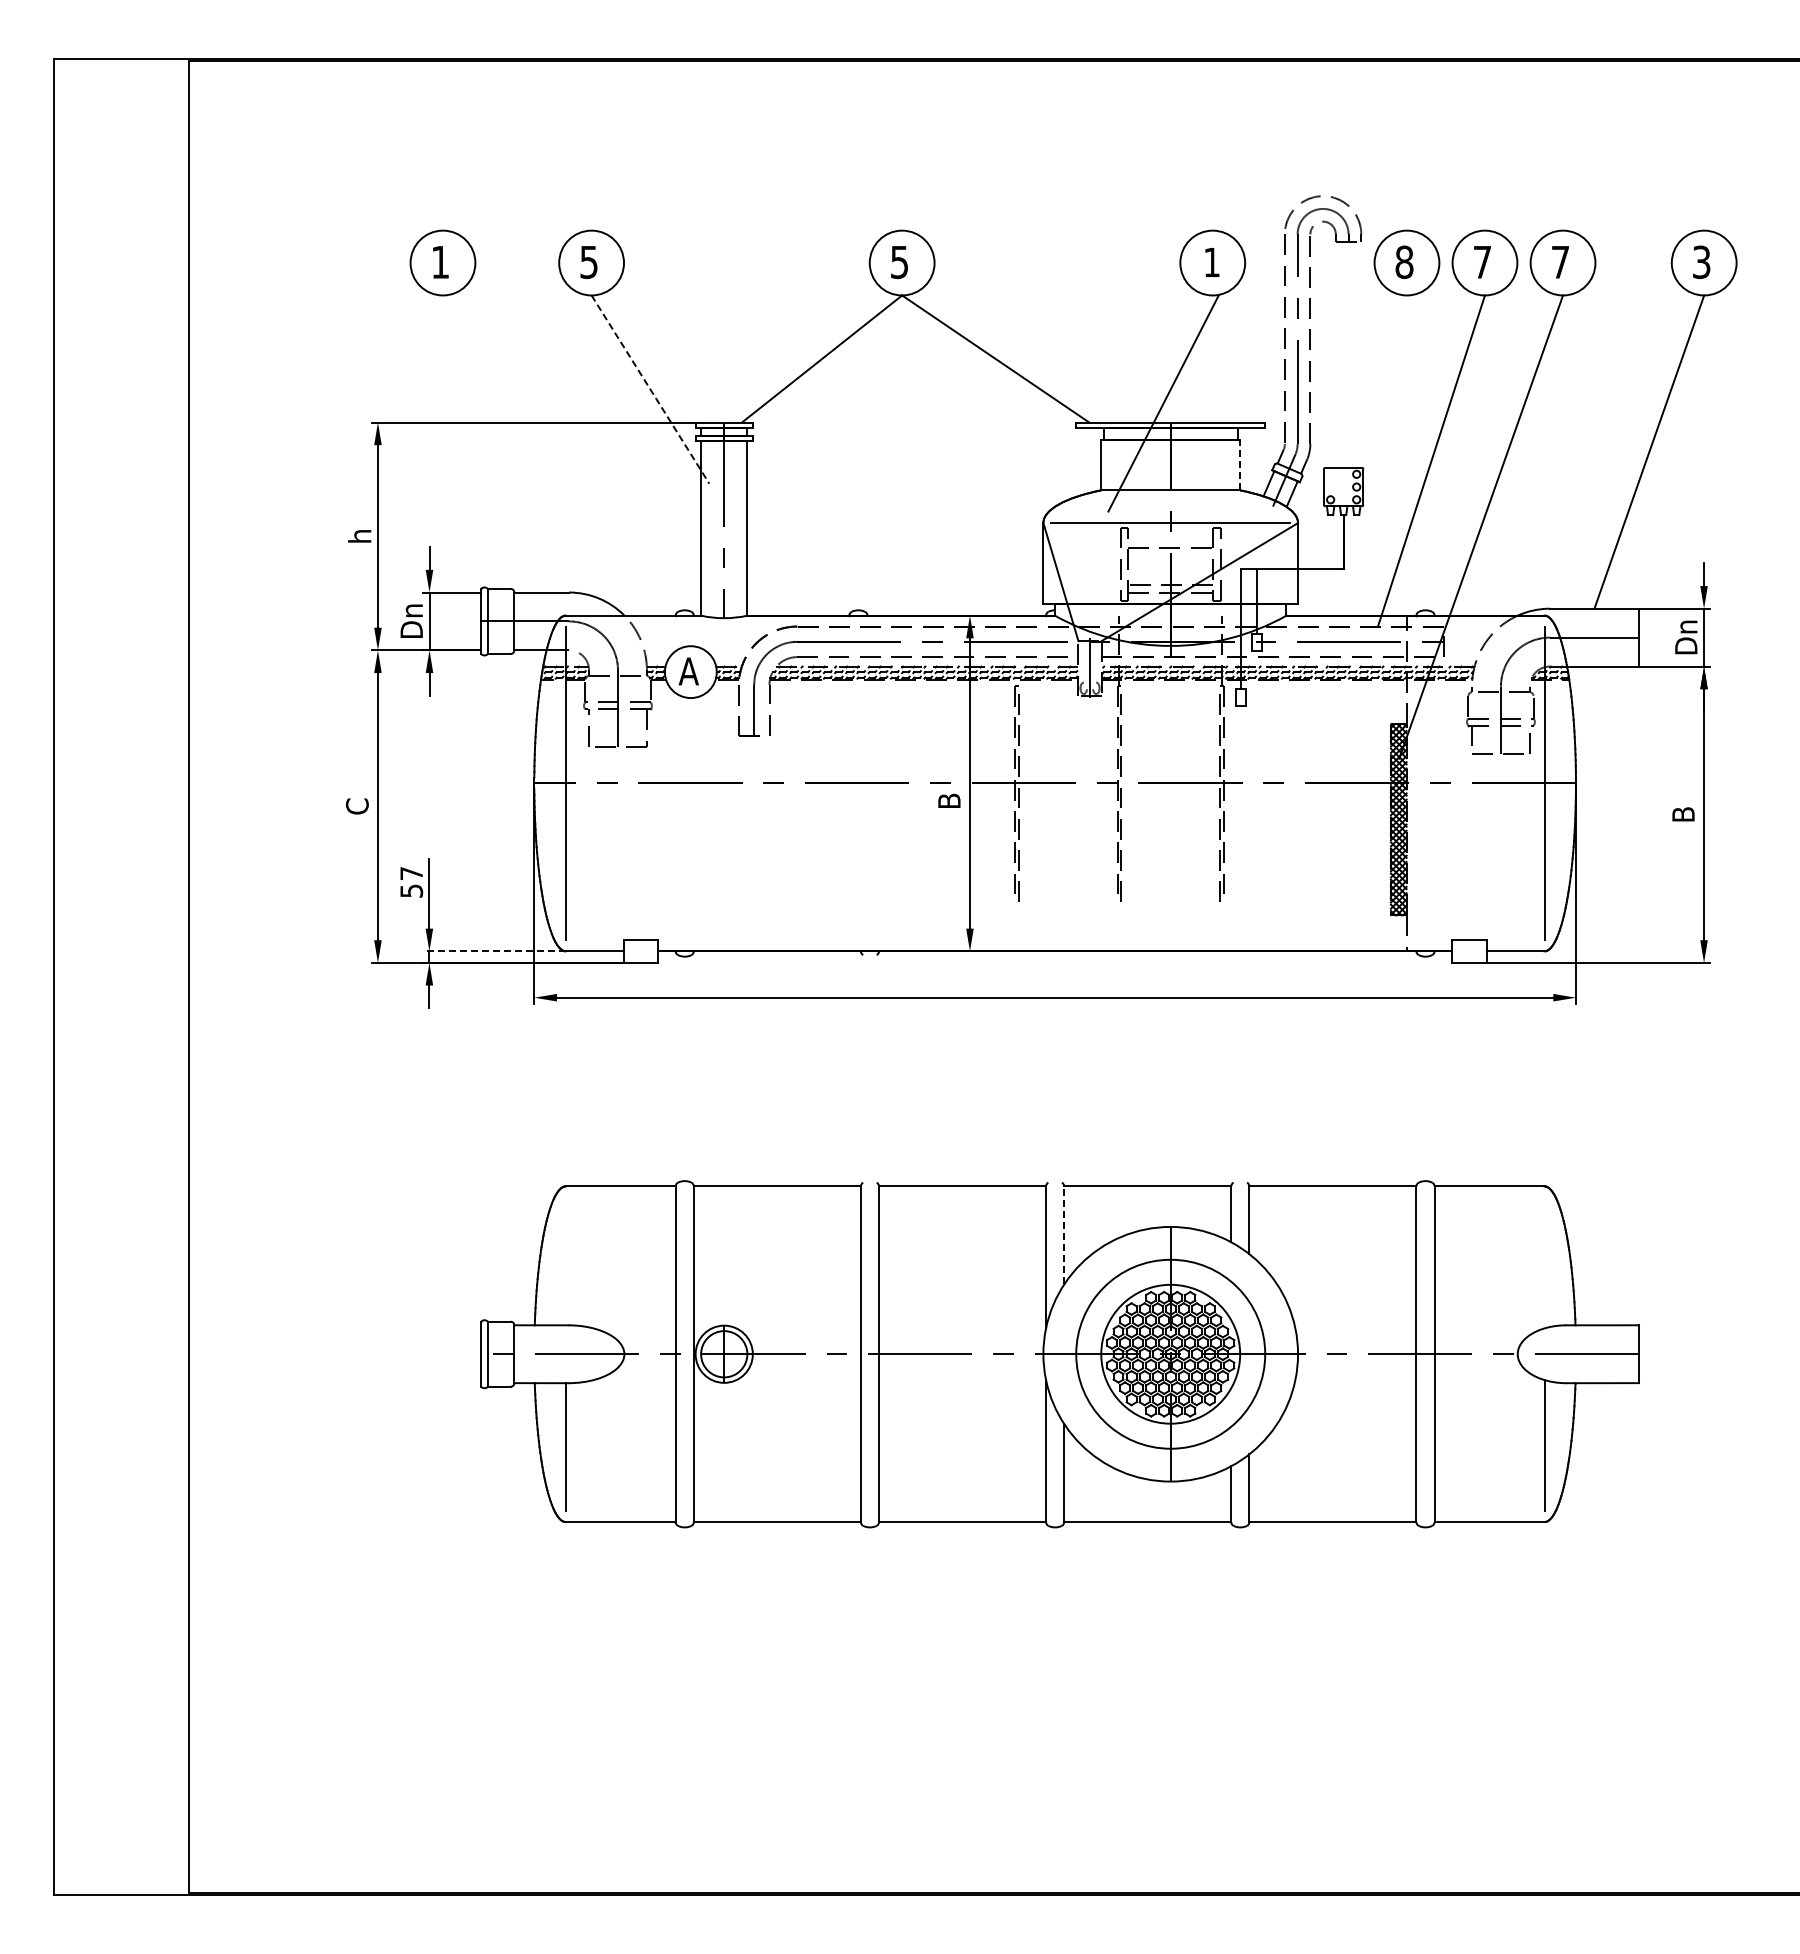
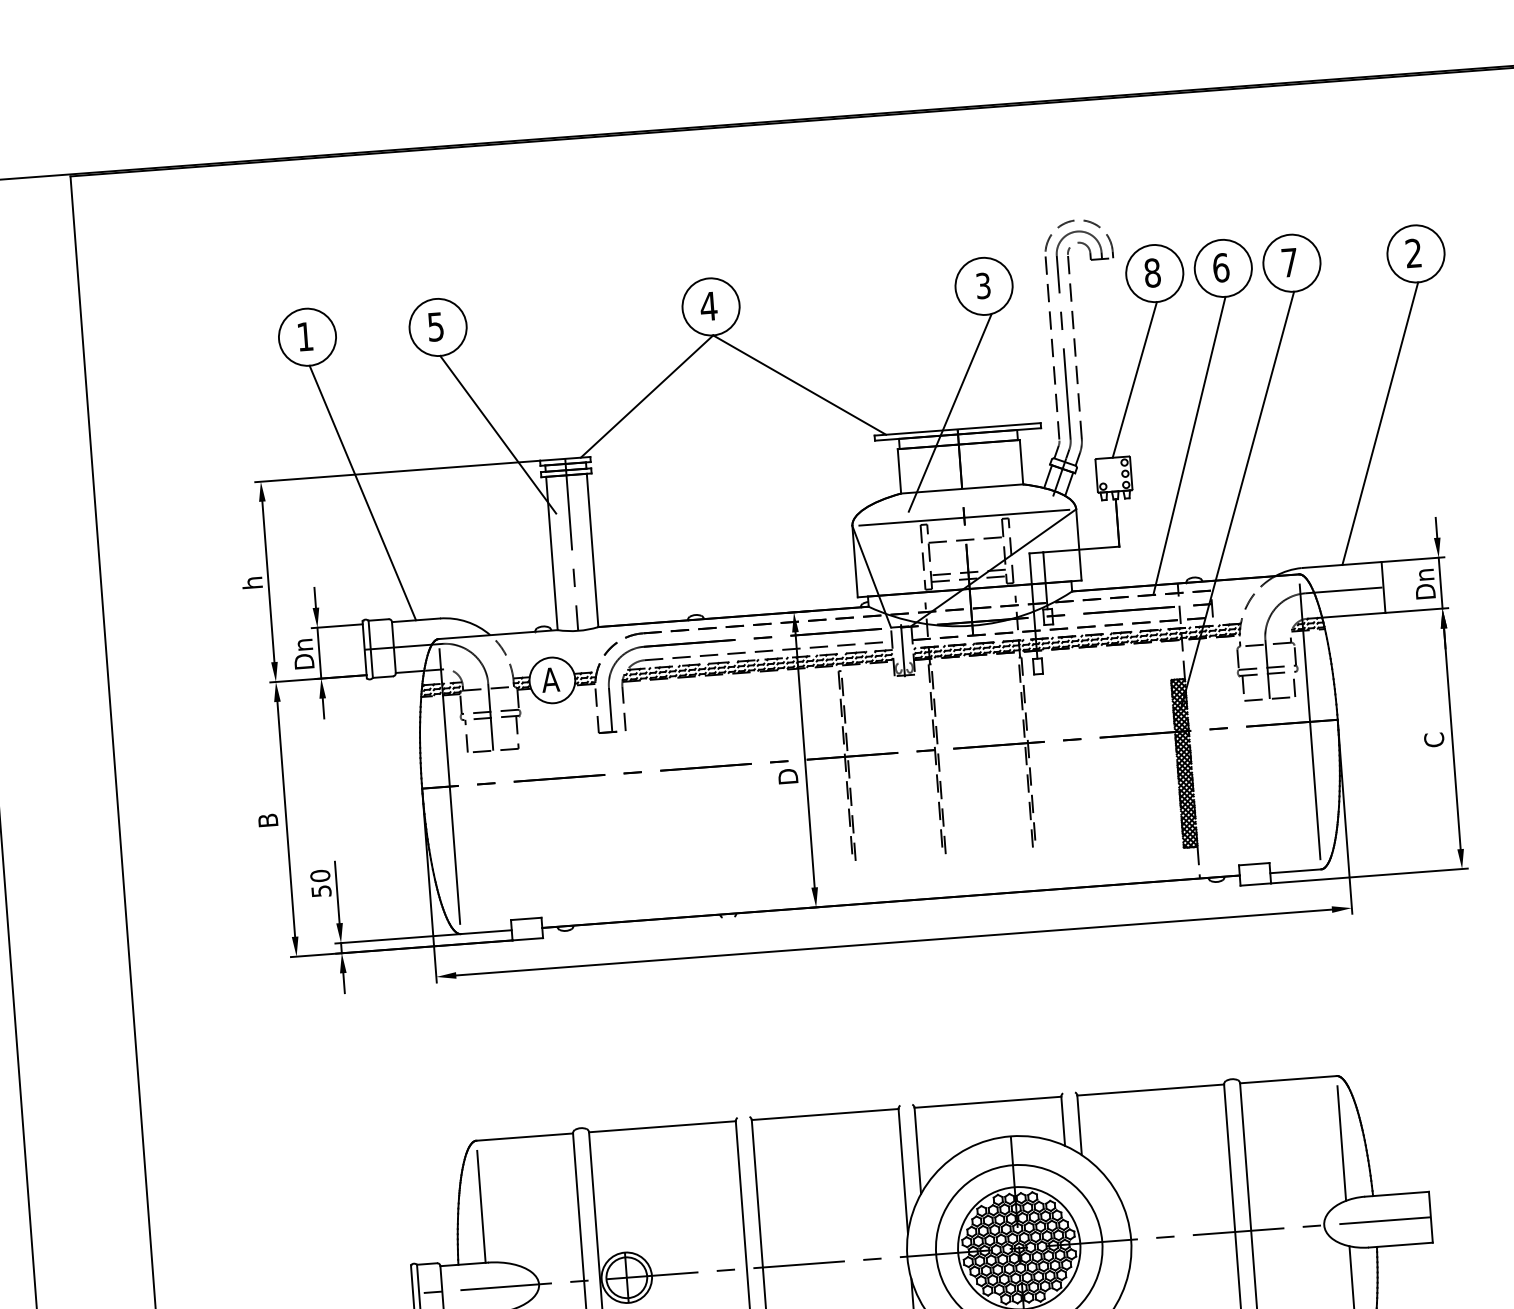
text: (899, 262) -> (708, 306), 5 -> 4
text: (1211, 262) -> (982, 285), 1 -> 3
text: (1482, 262) -> (1221, 268), 7 -> 6
text: (1701, 262) -> (1413, 253), 3 -> 2
line: (1374, 381) -> (1134, 379), added
line: (650, 389) -> (498, 434), dashed -> solid
line: (491, 443) -> (362, 492), added
line: (1240, 464) -> (1021, 461), dashed -> solid
text: (949, 800) -> (788, 776), B -> D
text: (357, 806) -> (268, 820), C -> B
text: (1683, 814) -> (1434, 739), B -> C
text: (411, 873) -> (320, 875), 57 -> 50
line: (493, 951) -> (397, 939), dashed -> solid
line: (1064, 1234) -> (917, 1150), dashed -> solid
line: (565, 1261) -> (481, 1206), added
line: (1544, 1263) -> (1341, 1143), added

